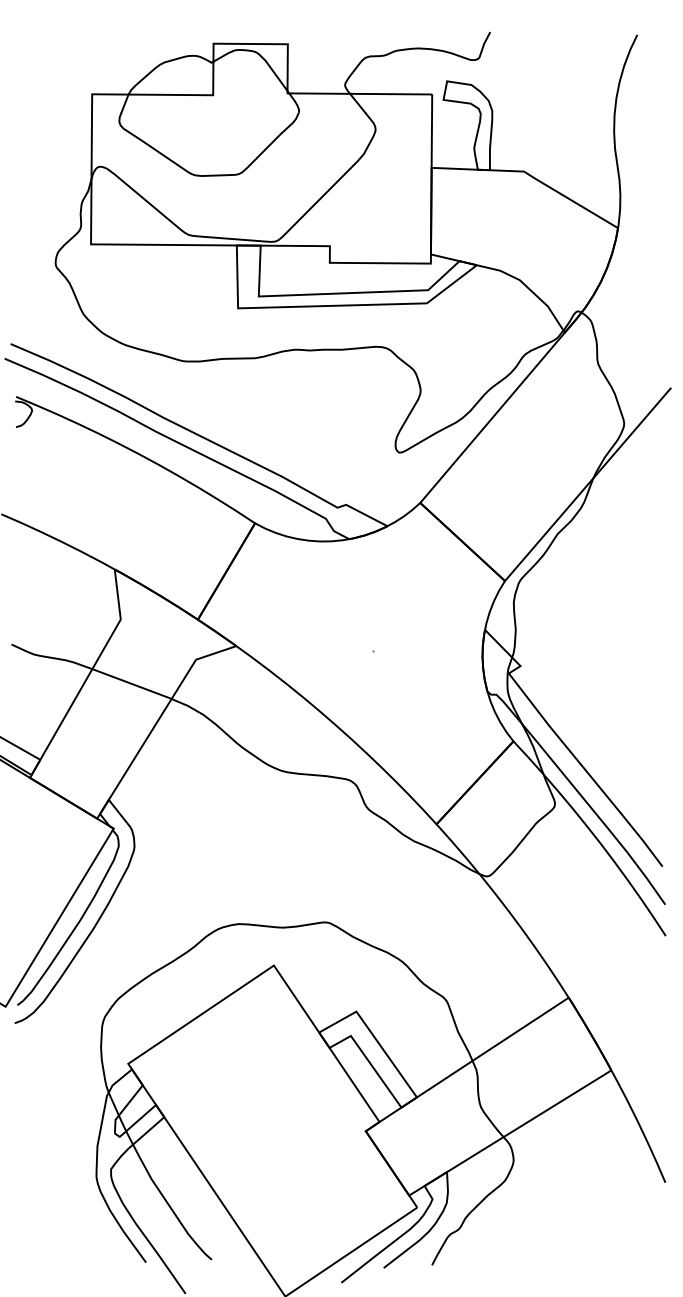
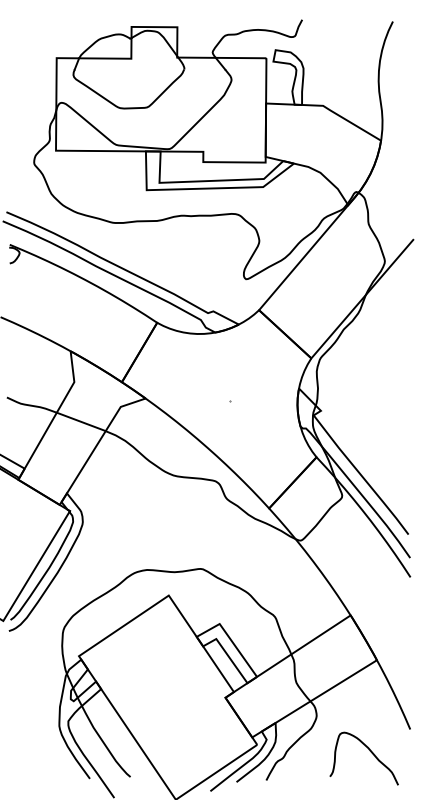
curve: (600, 1219) -> (370, 752), added

